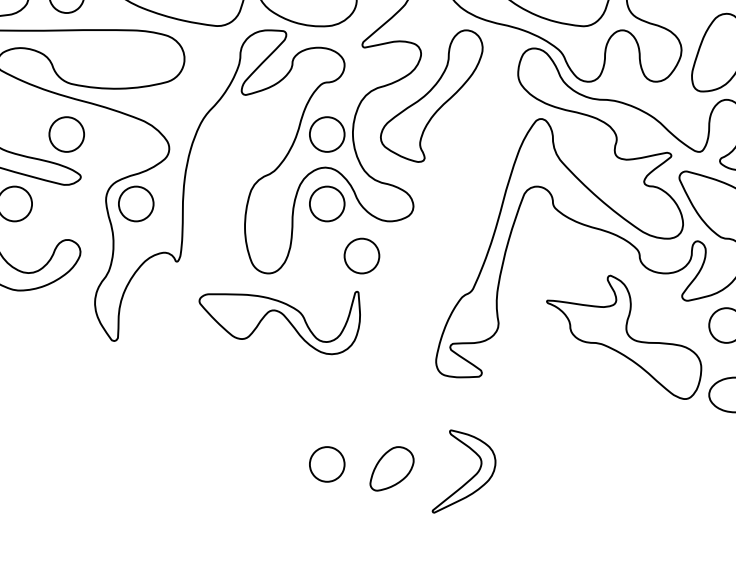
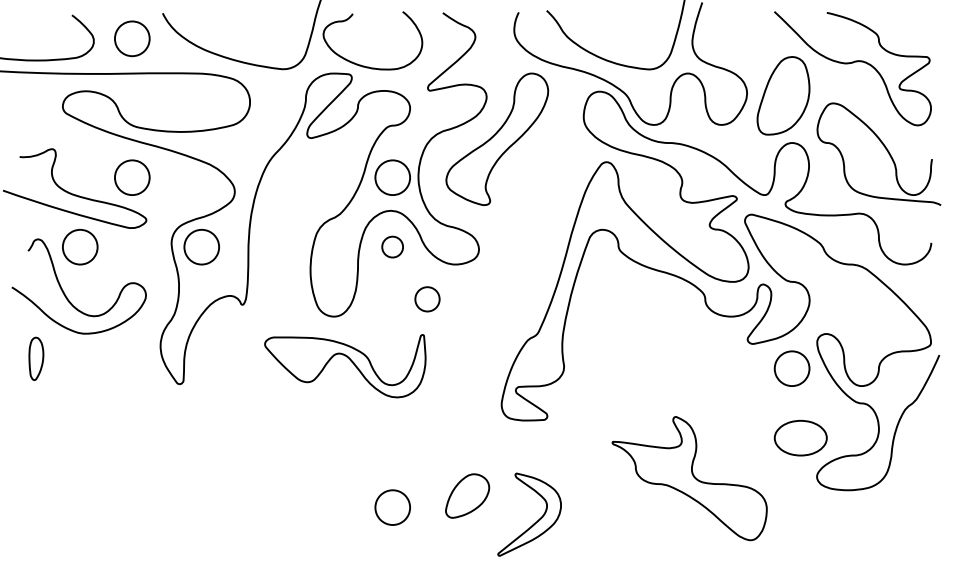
part: (326, 203) -> (392, 246), size x0.6
part: (361, 256) -> (427, 299), size x0.7
part: (623, 337) -> (689, 478), moved
part: (391, 468) -> (467, 495), moved

